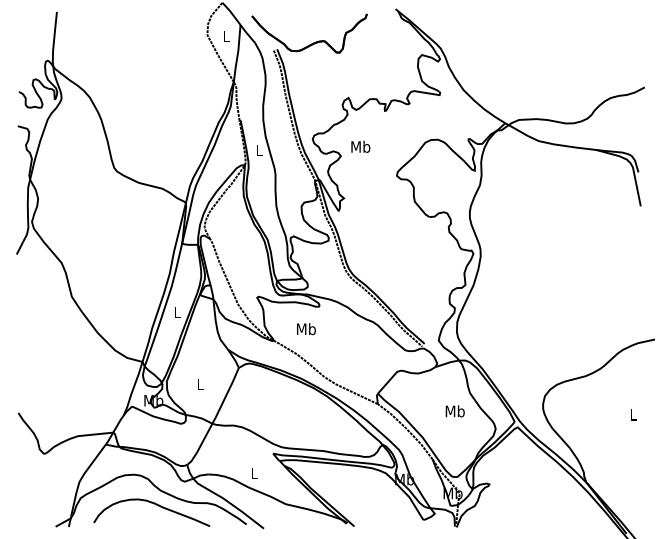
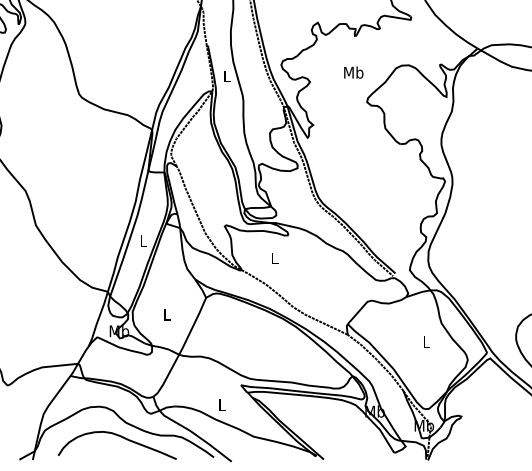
text: (360, 146) -> (353, 72), moved
text: (306, 329) -> (275, 258), Mb -> L
text: (454, 411) -> (425, 342), Mb -> L

